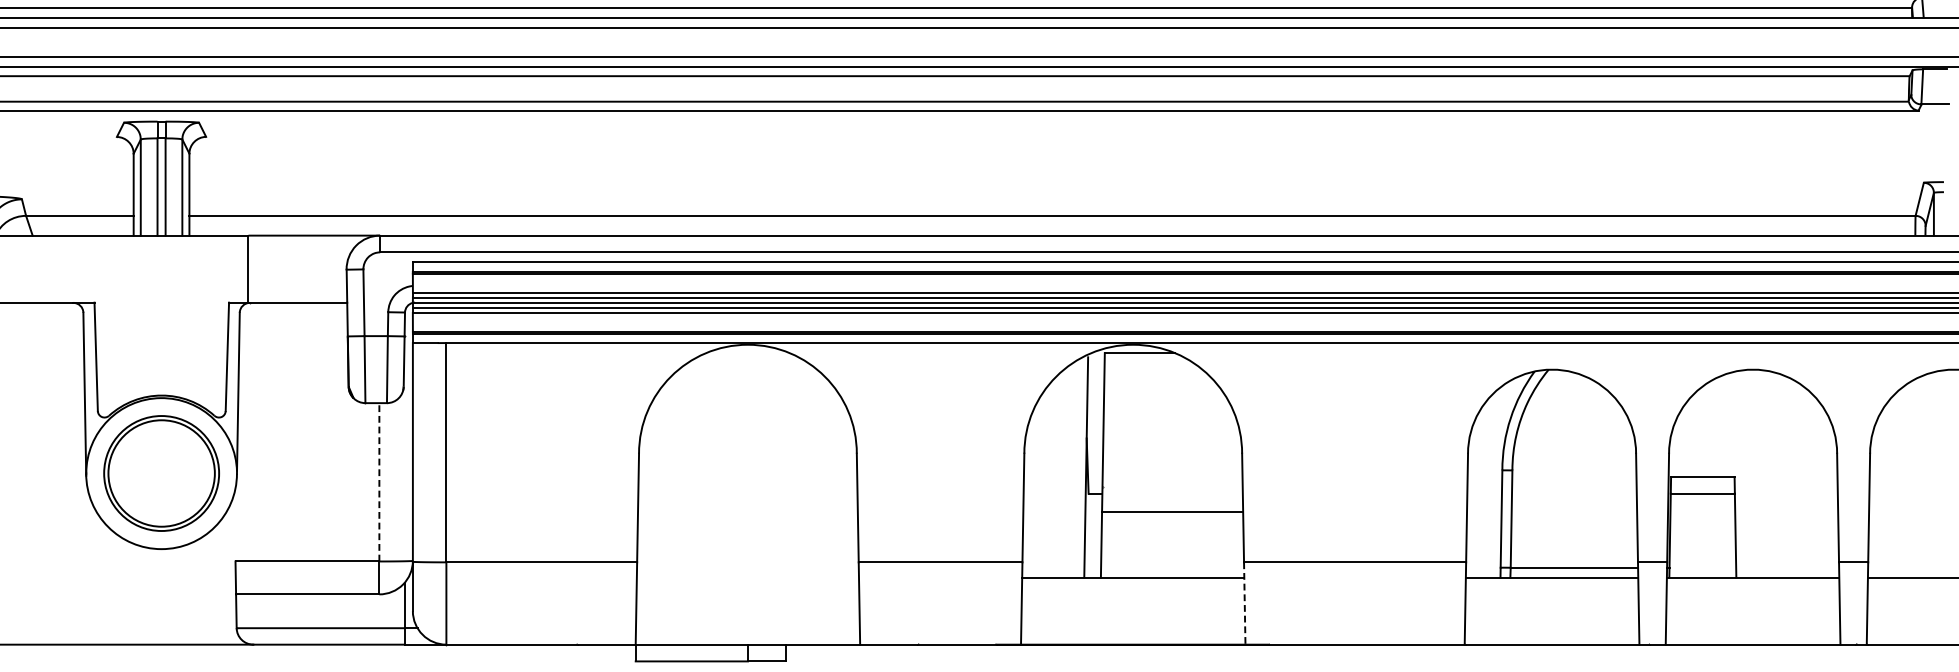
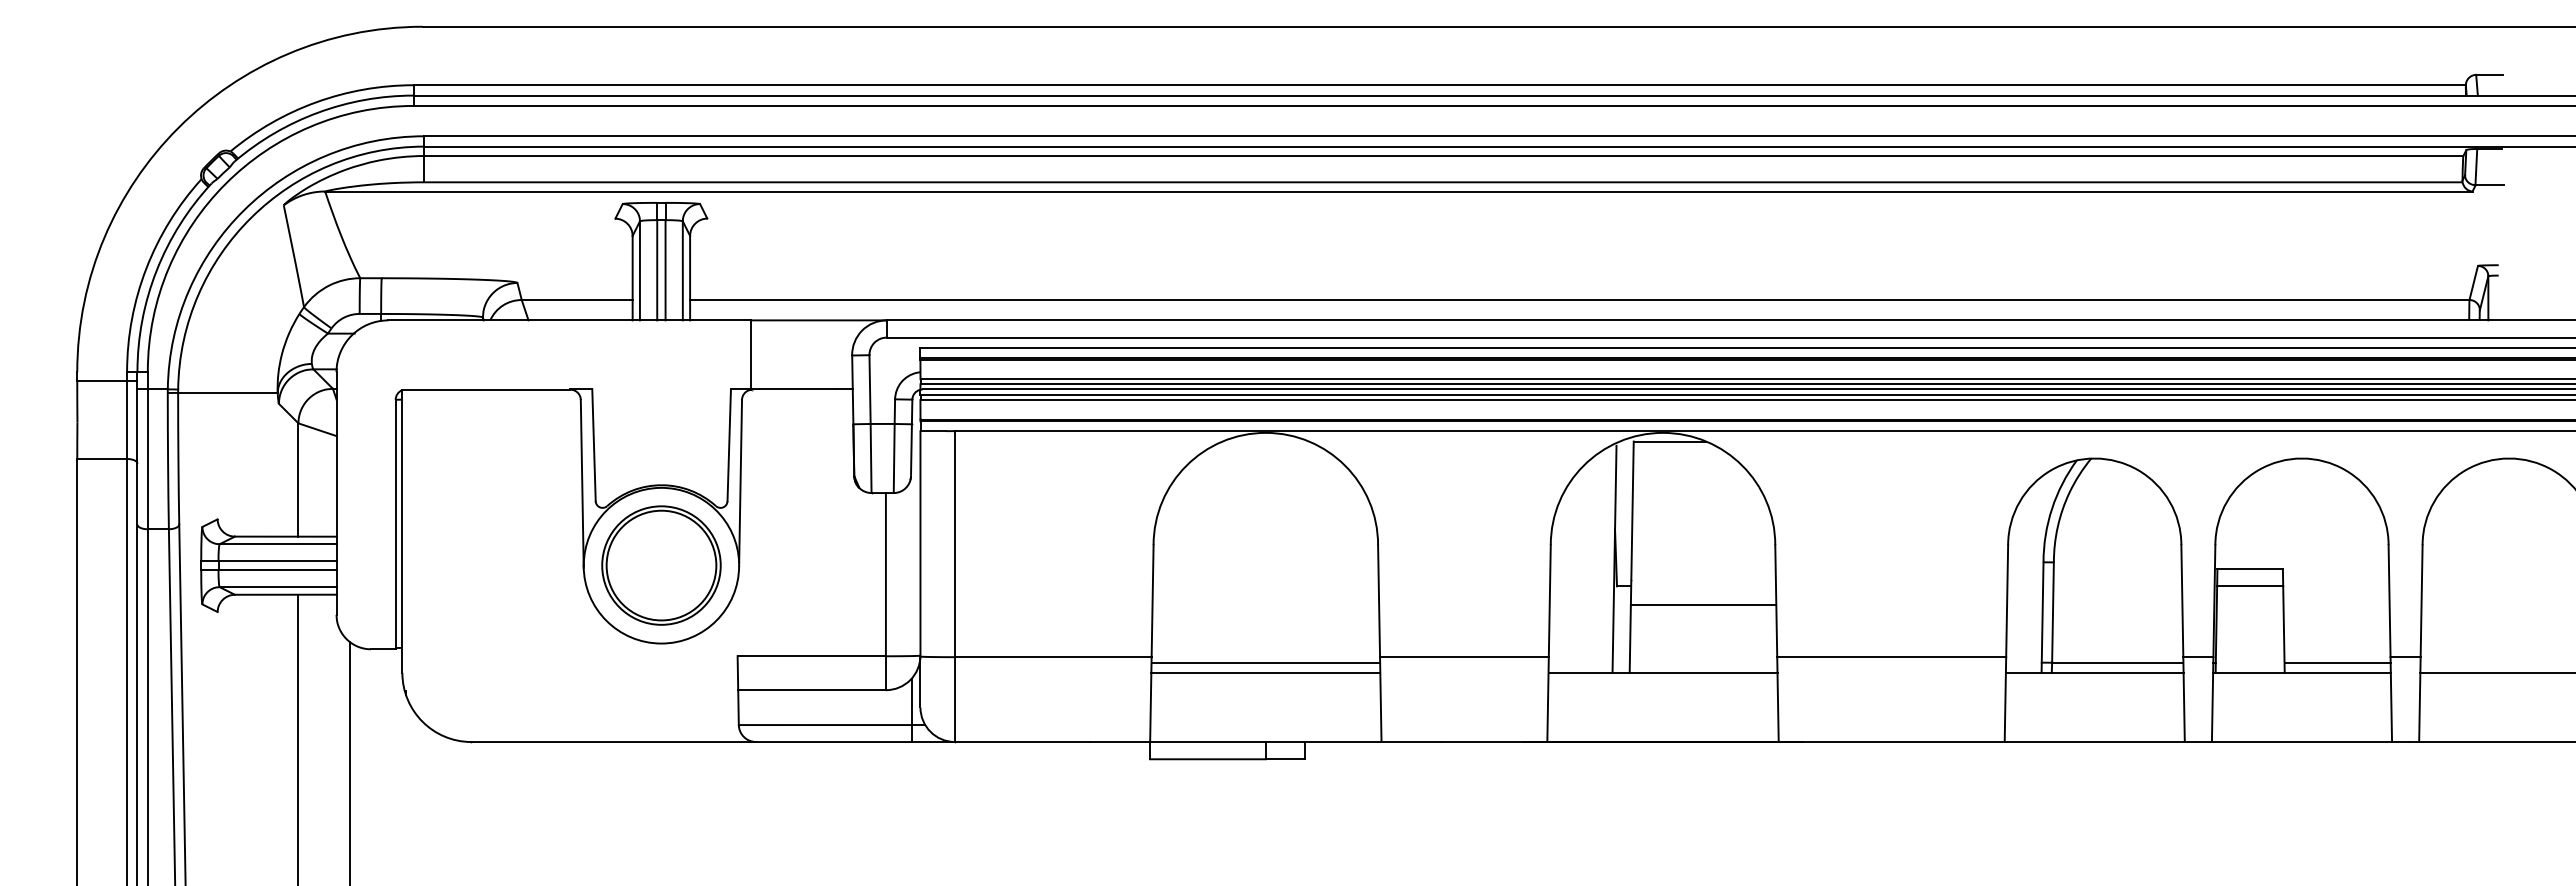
line: (378, 482) -> (885, 574), dashed -> solid
line: (747, 567) -> (1265, 662), added
line: (1787, 567) -> (2337, 662), added
line: (747, 577) -> (1265, 672), added
line: (1244, 604) -> (1777, 700), dashed -> solid

